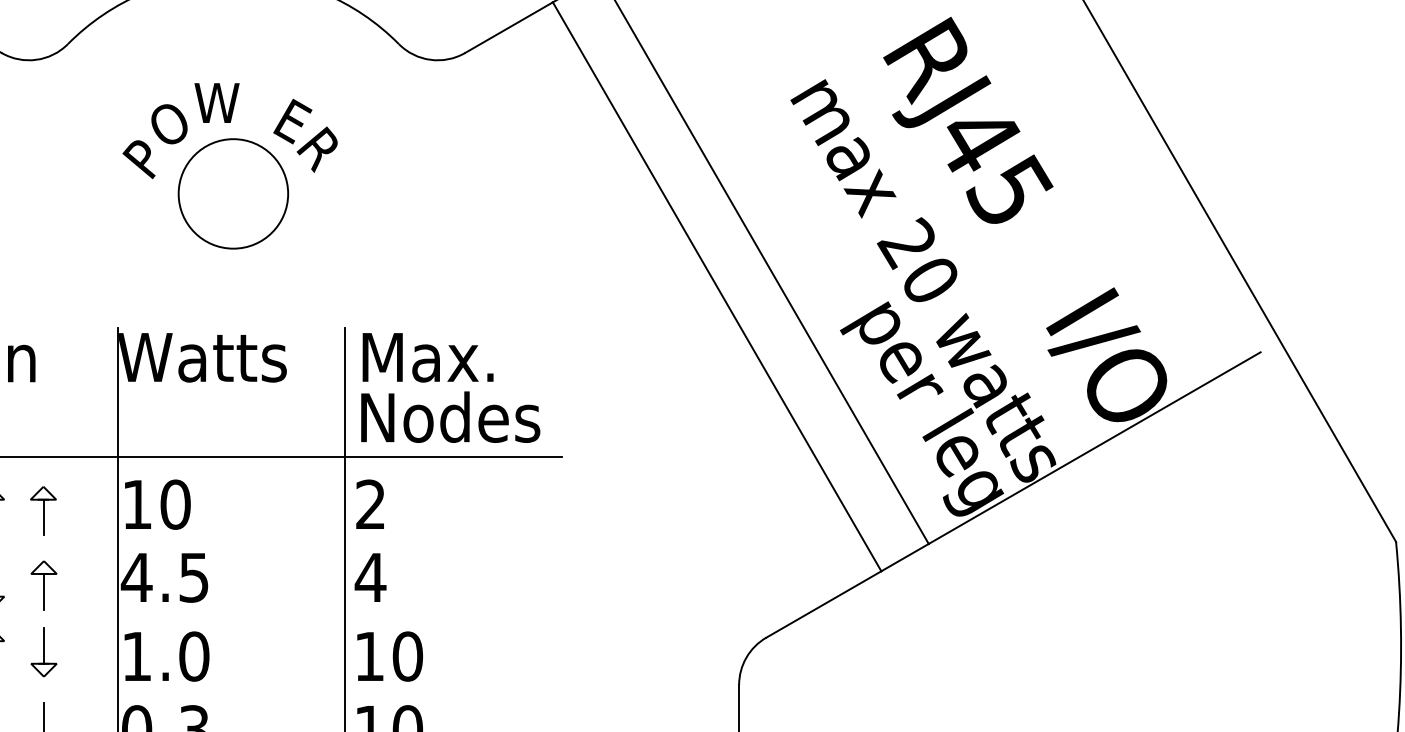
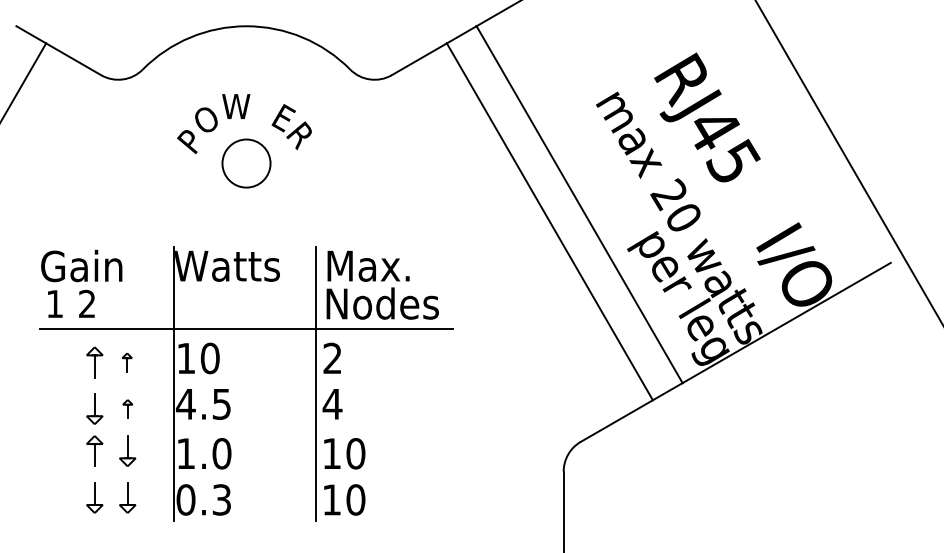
circle: (233, 193) -> (246, 163), size x0.7
part: (42, 511) -> (126, 362), size x0.6
part: (43, 584) -> (127, 408), size x0.6

